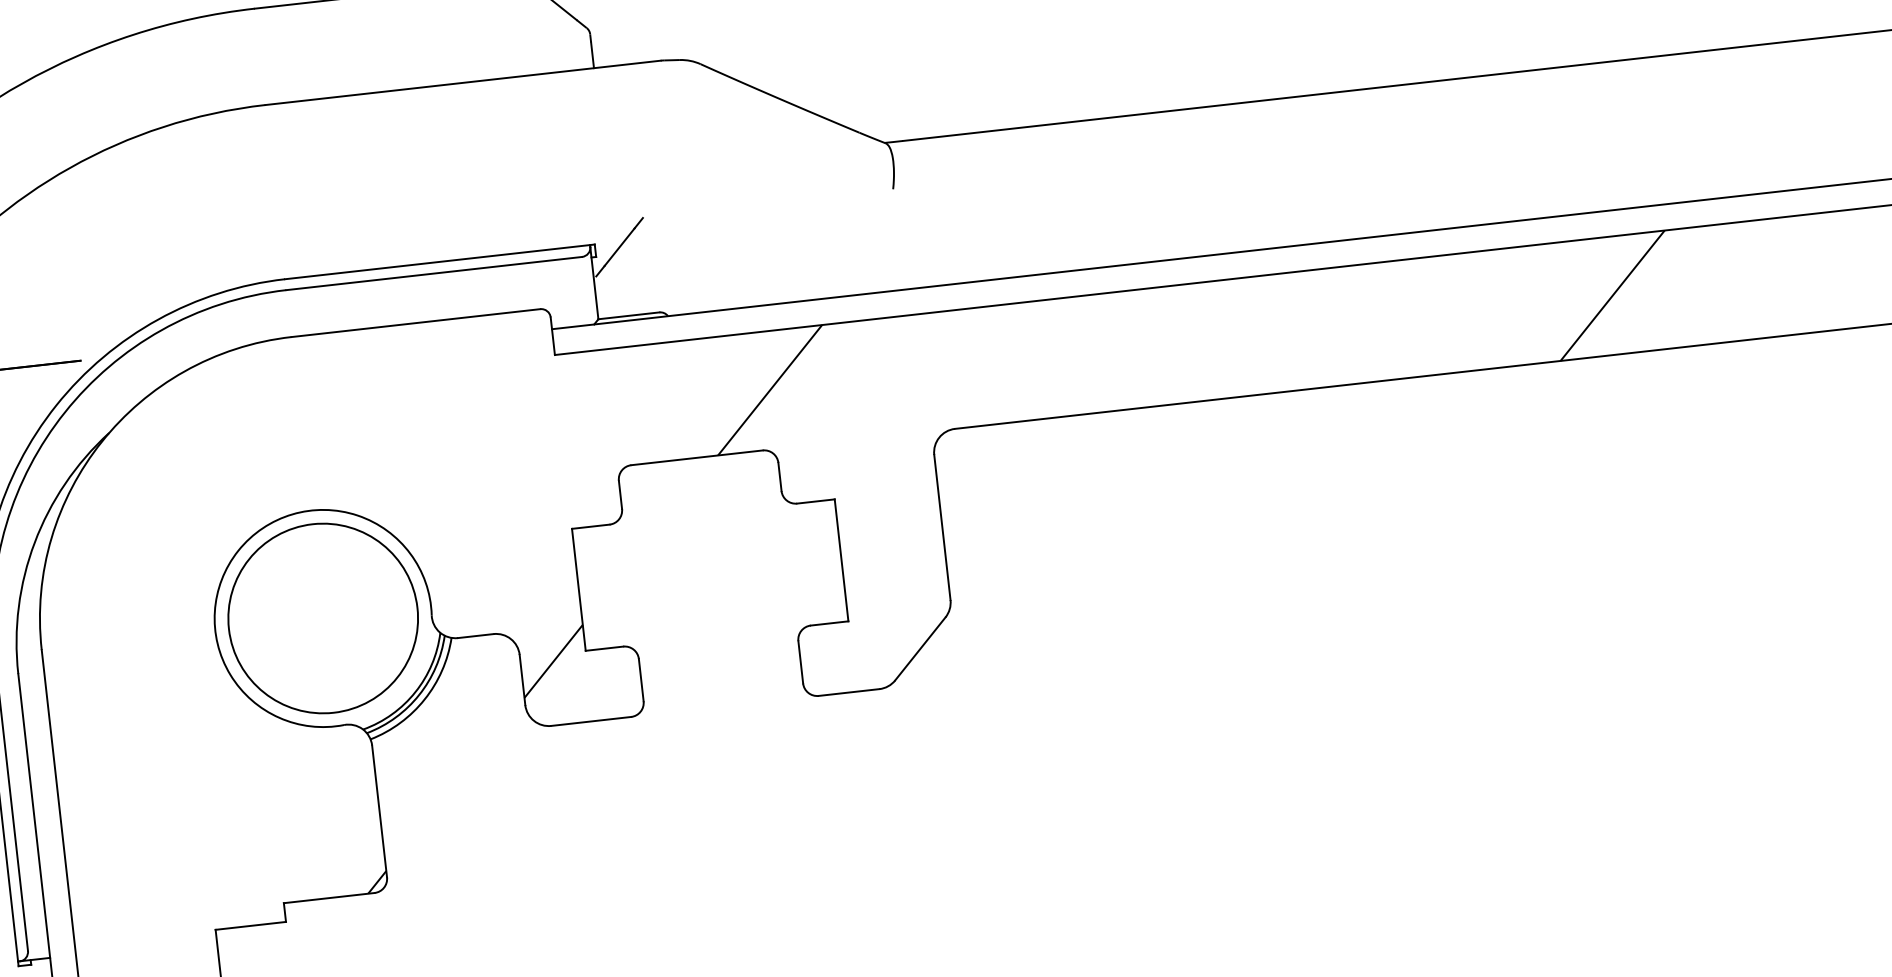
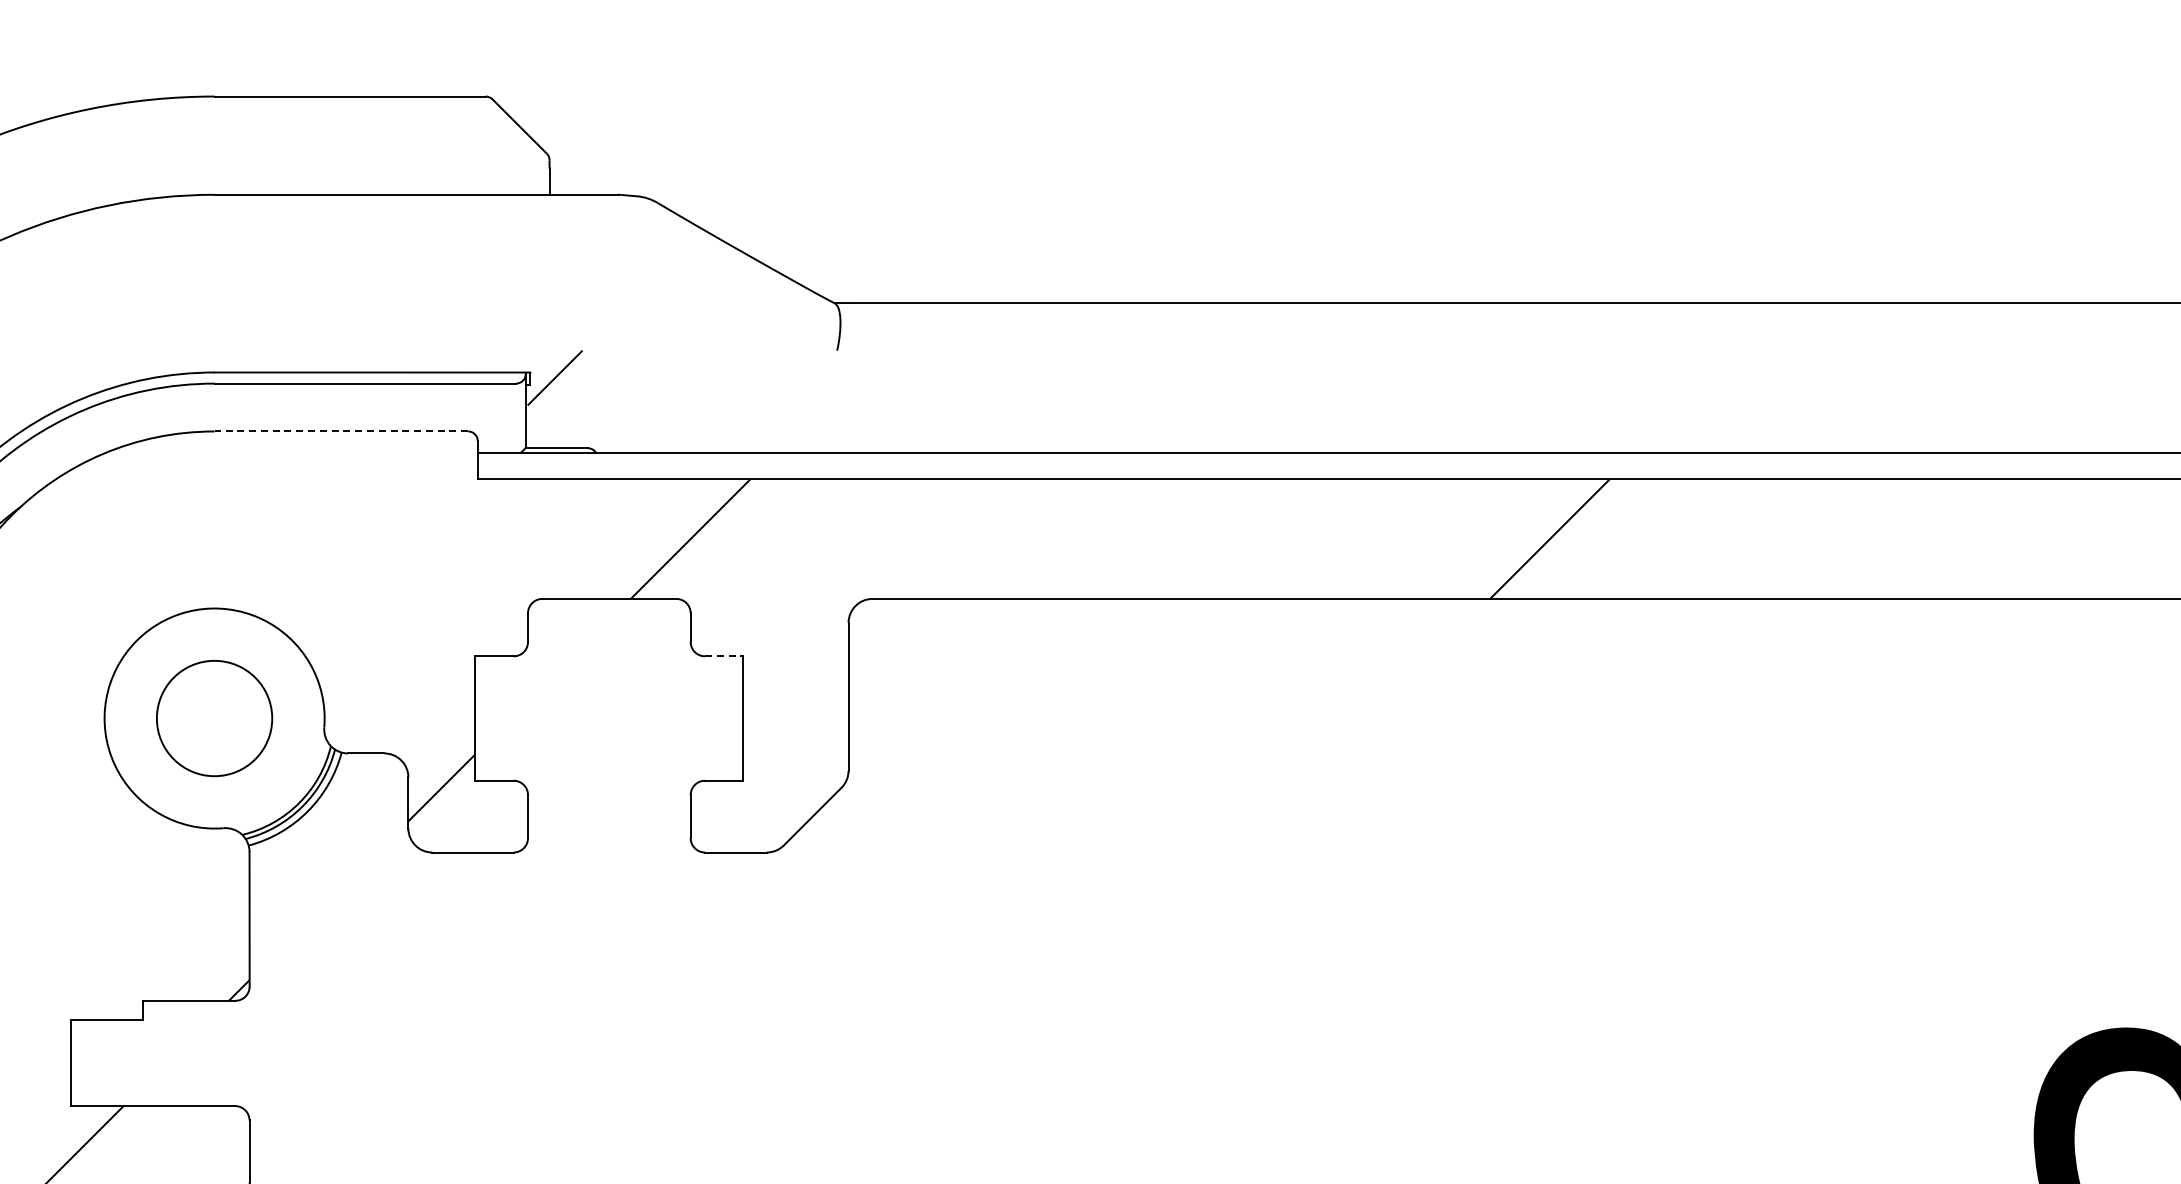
line: (416, 323) -> (341, 431), solid -> dashed
line: (816, 501) -> (724, 656), solid -> dashed
circle: (323, 618) -> (214, 718), size x0.6

